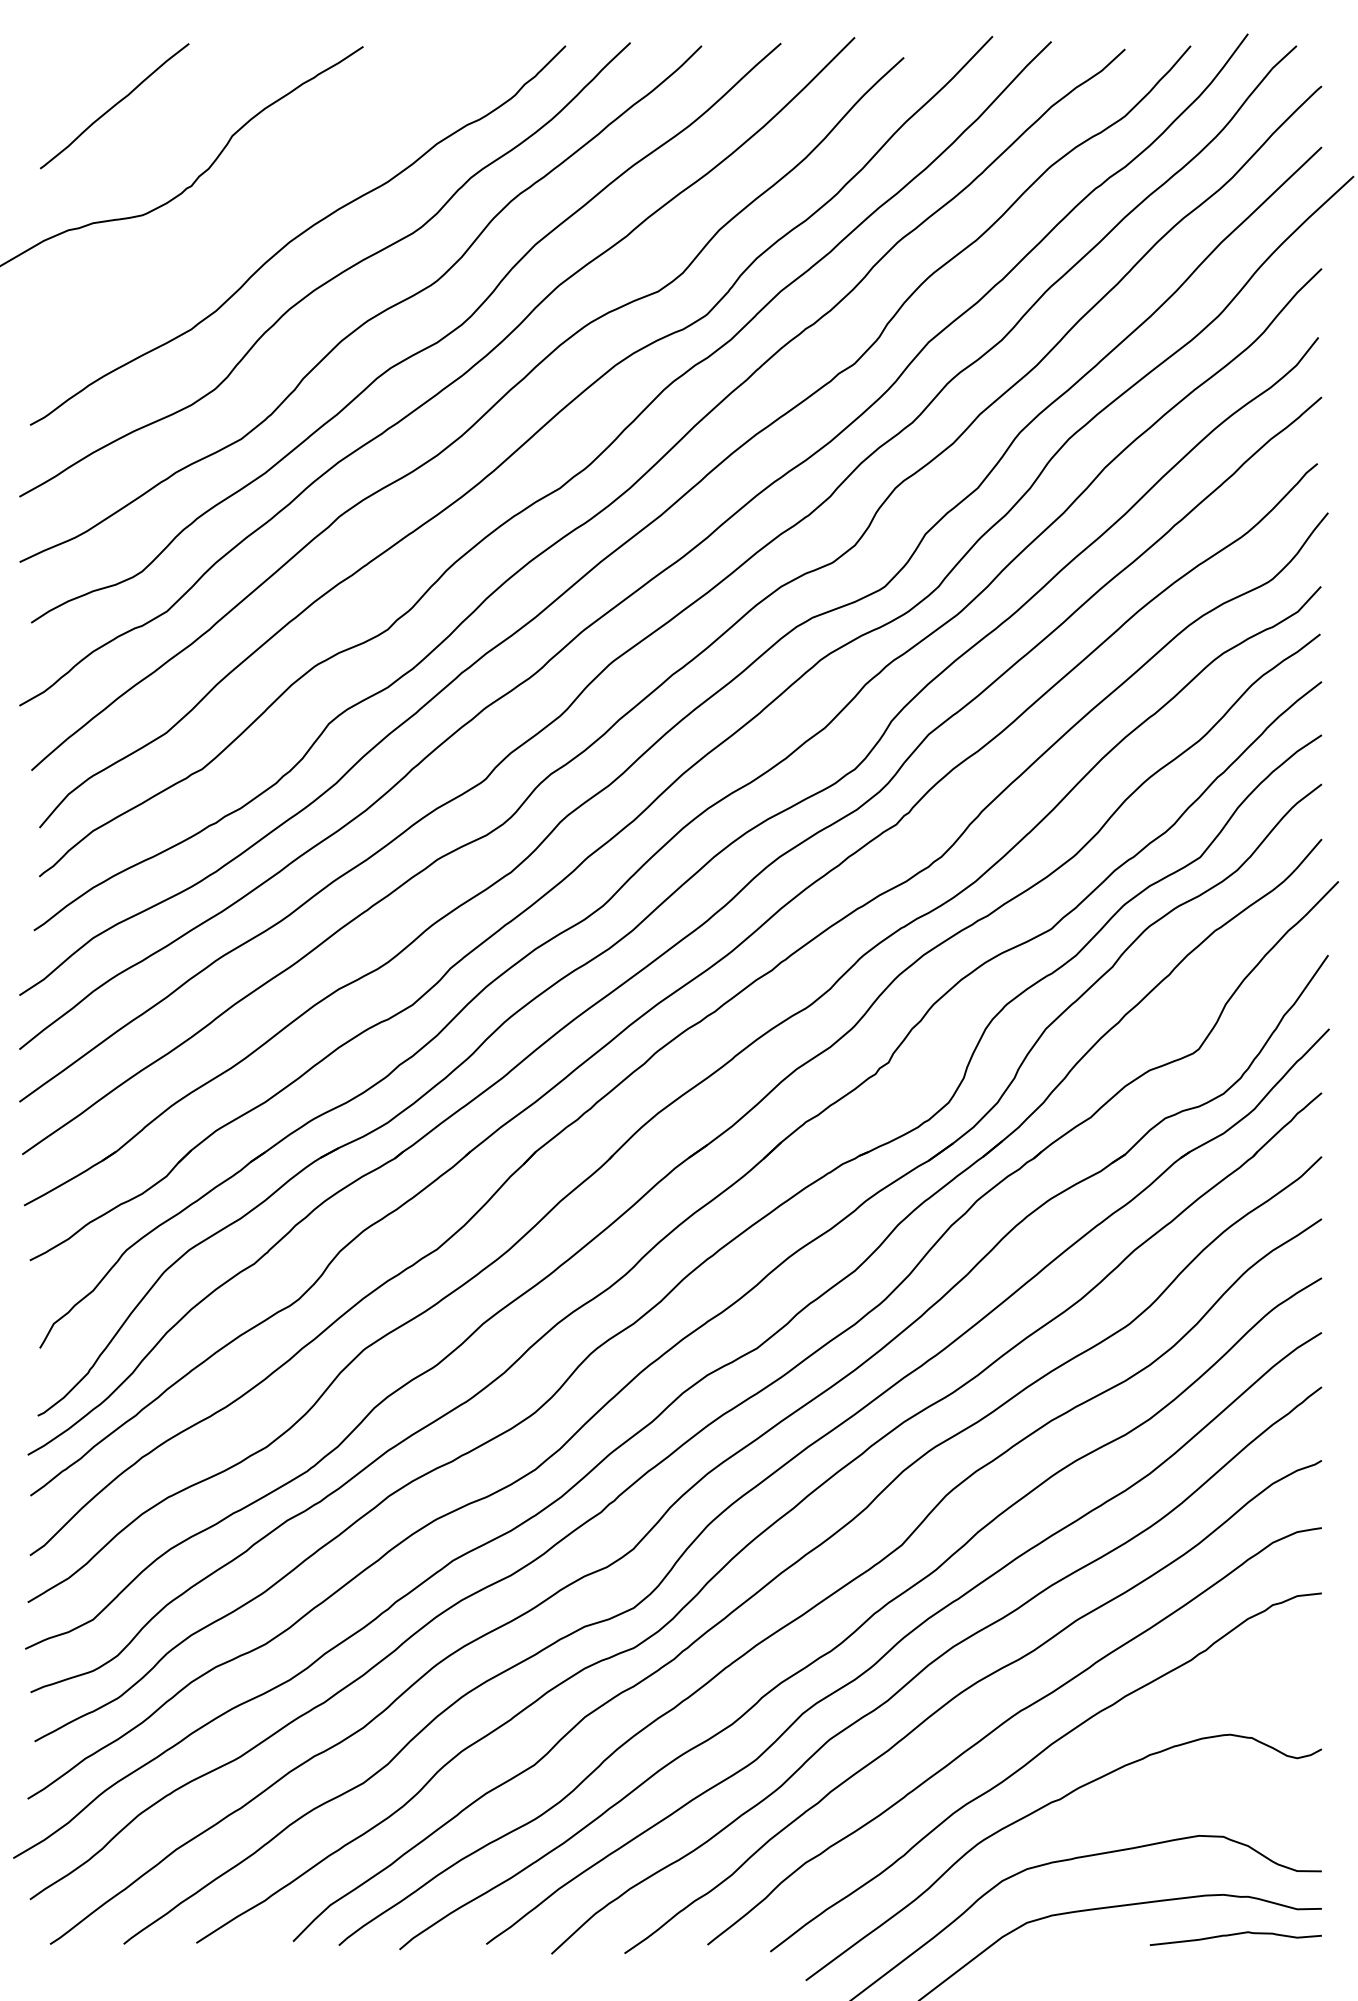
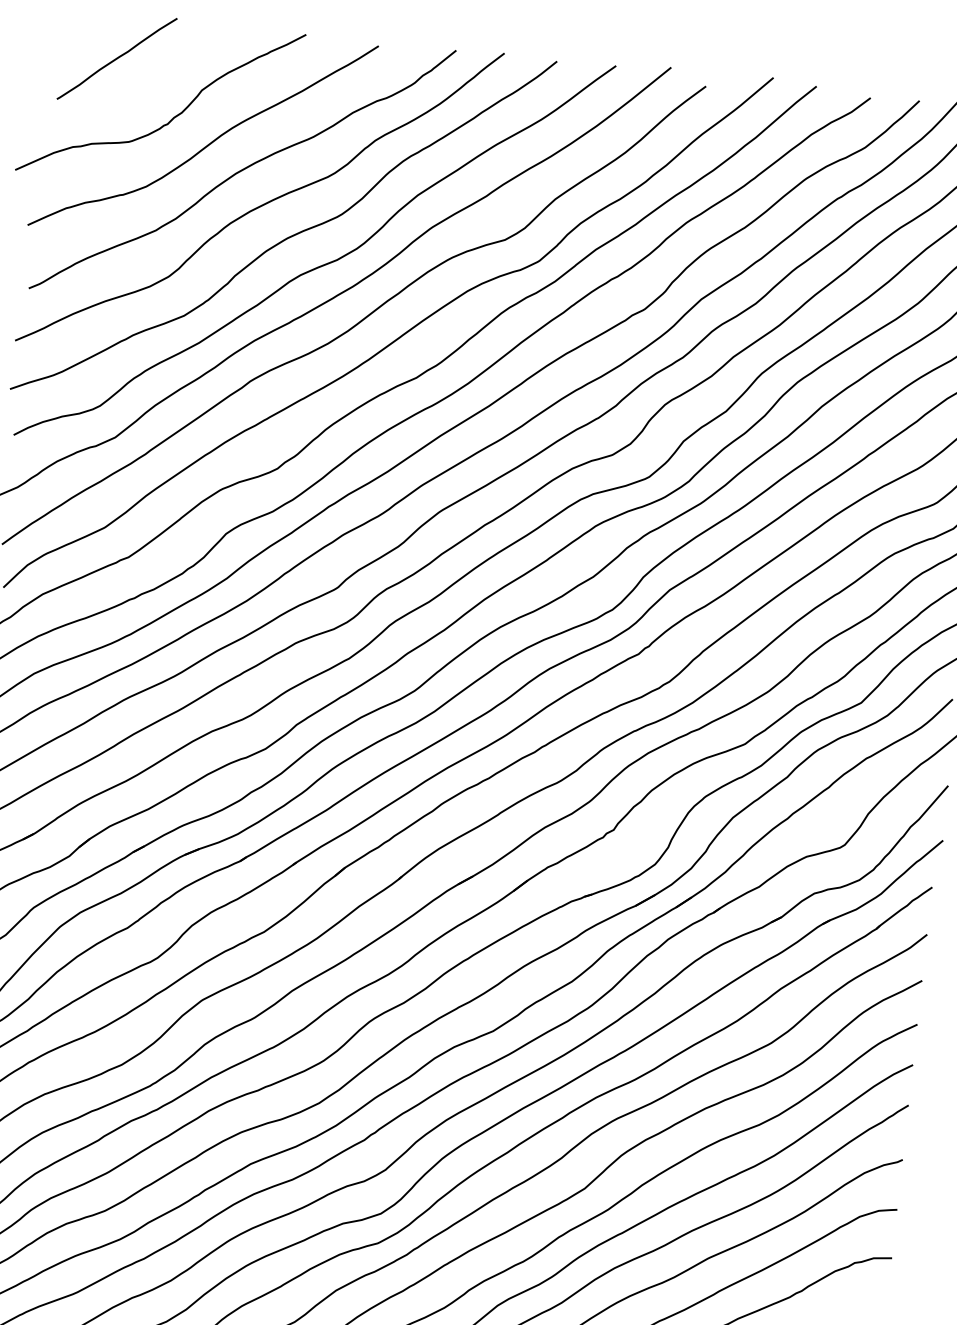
curve: (250, 205) -> (209, 143), added

